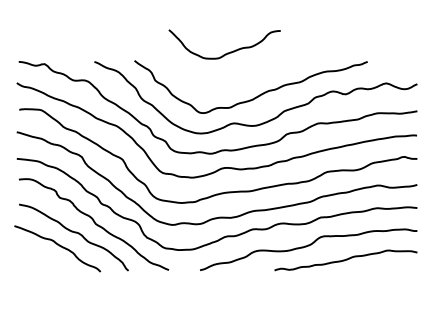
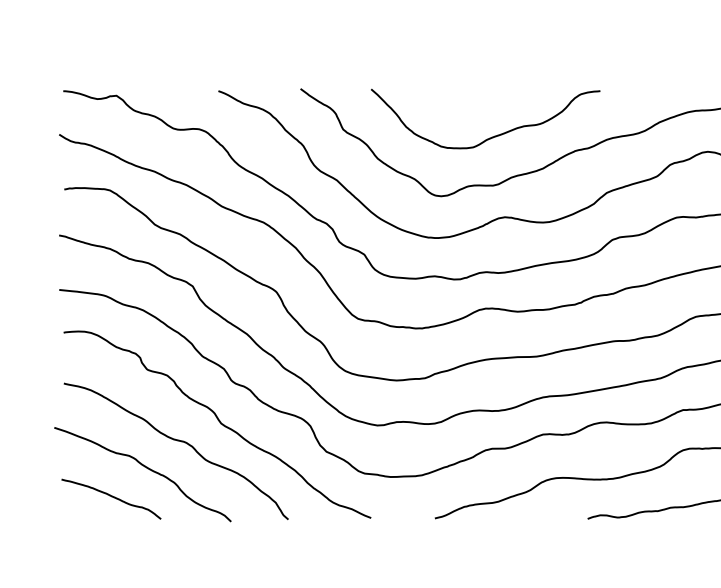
curve: (227, 52) -> (491, 135), moved
curve: (42, 260) -> (111, 498), added

